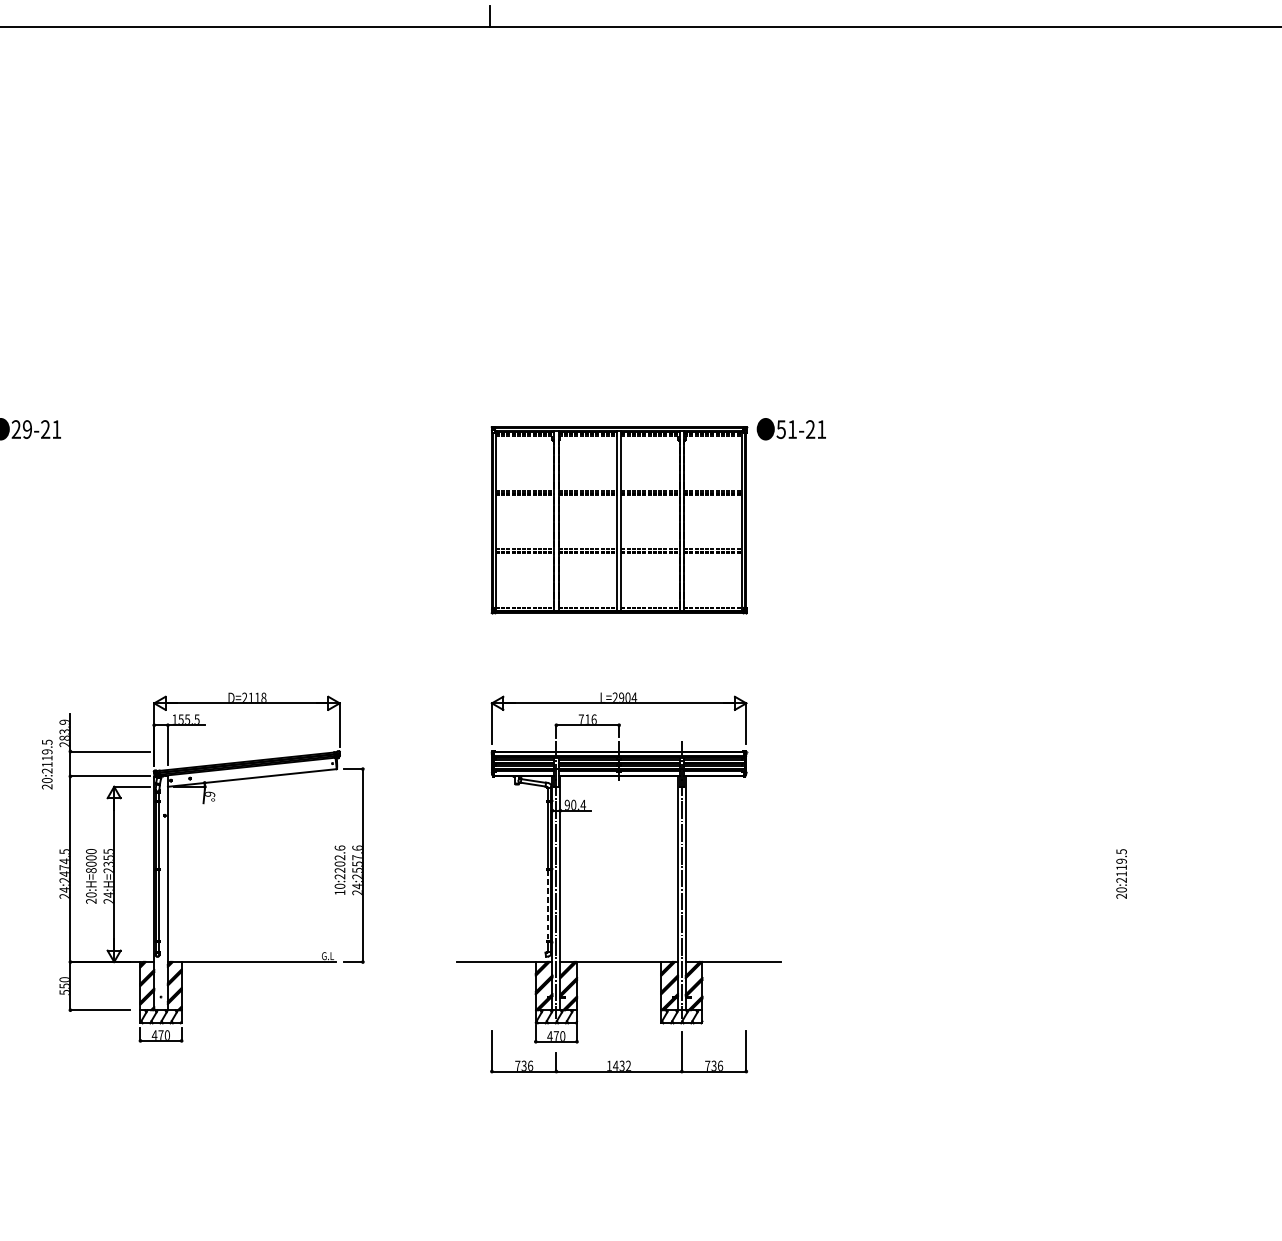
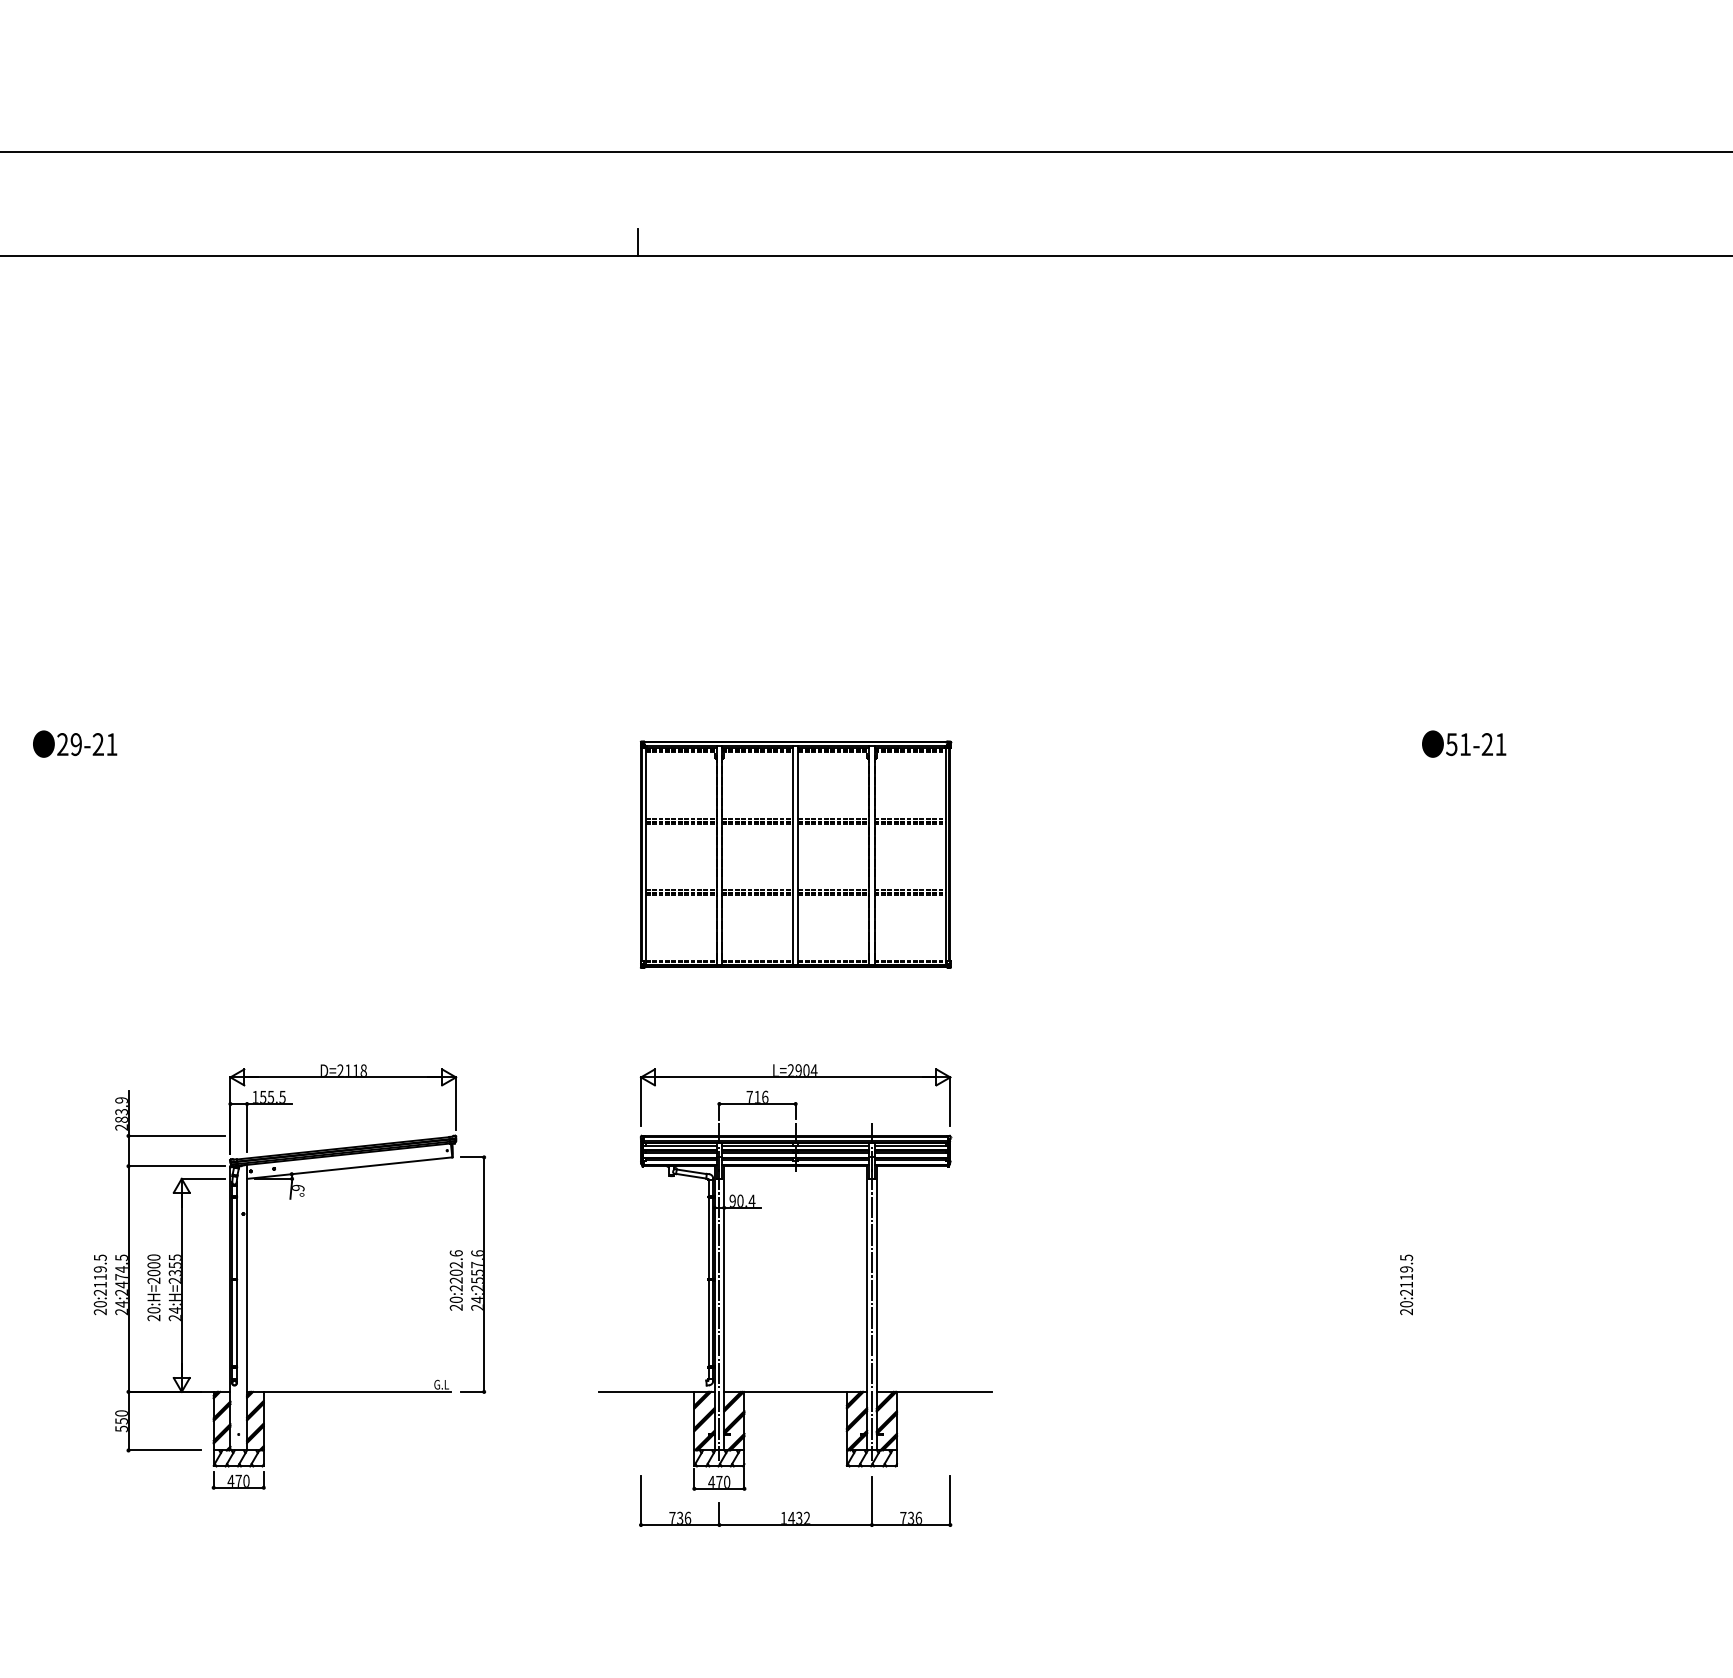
text: (791, 428) -> (1464, 743), moved
text: (46, 764) -> (99, 1284), moved
text: (90, 870) -> (153, 1280), 20:H=8000 -> 20:H=2000
text: (339, 892) -> (455, 1307), 10:2202.6 -> 20:2202.6
line: (547, 905) -> (708, 1323), dashed -> solid

